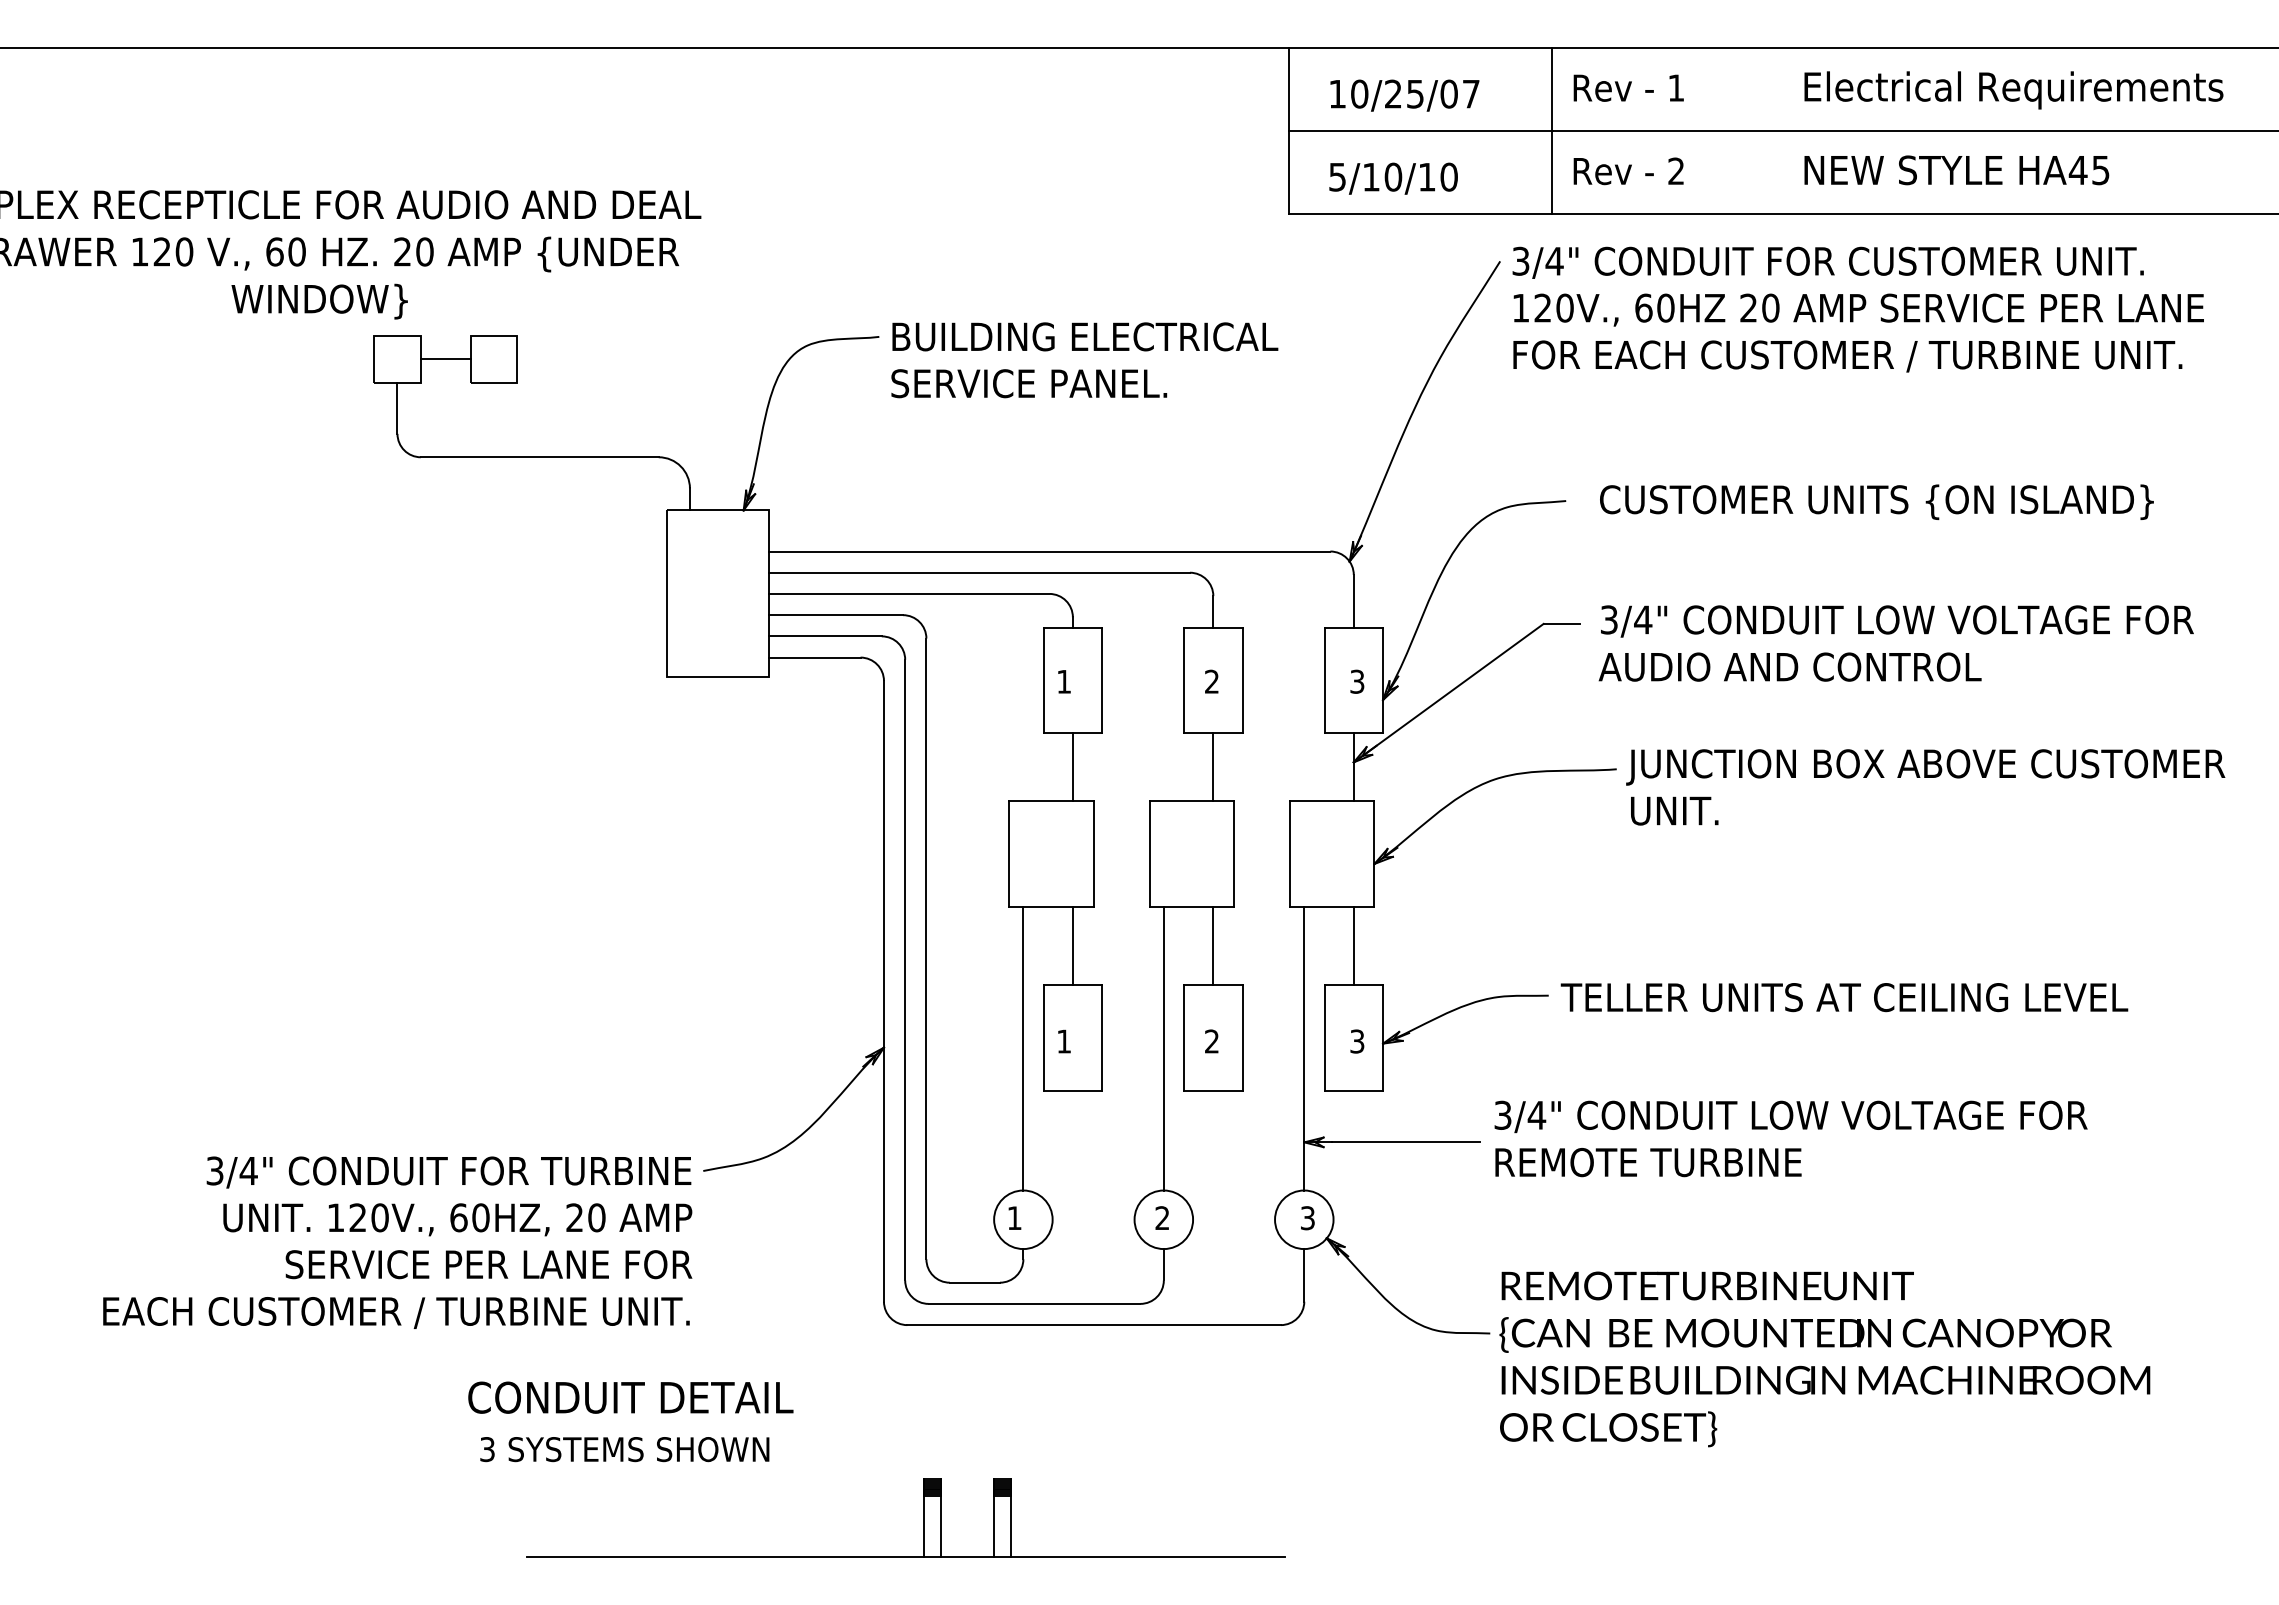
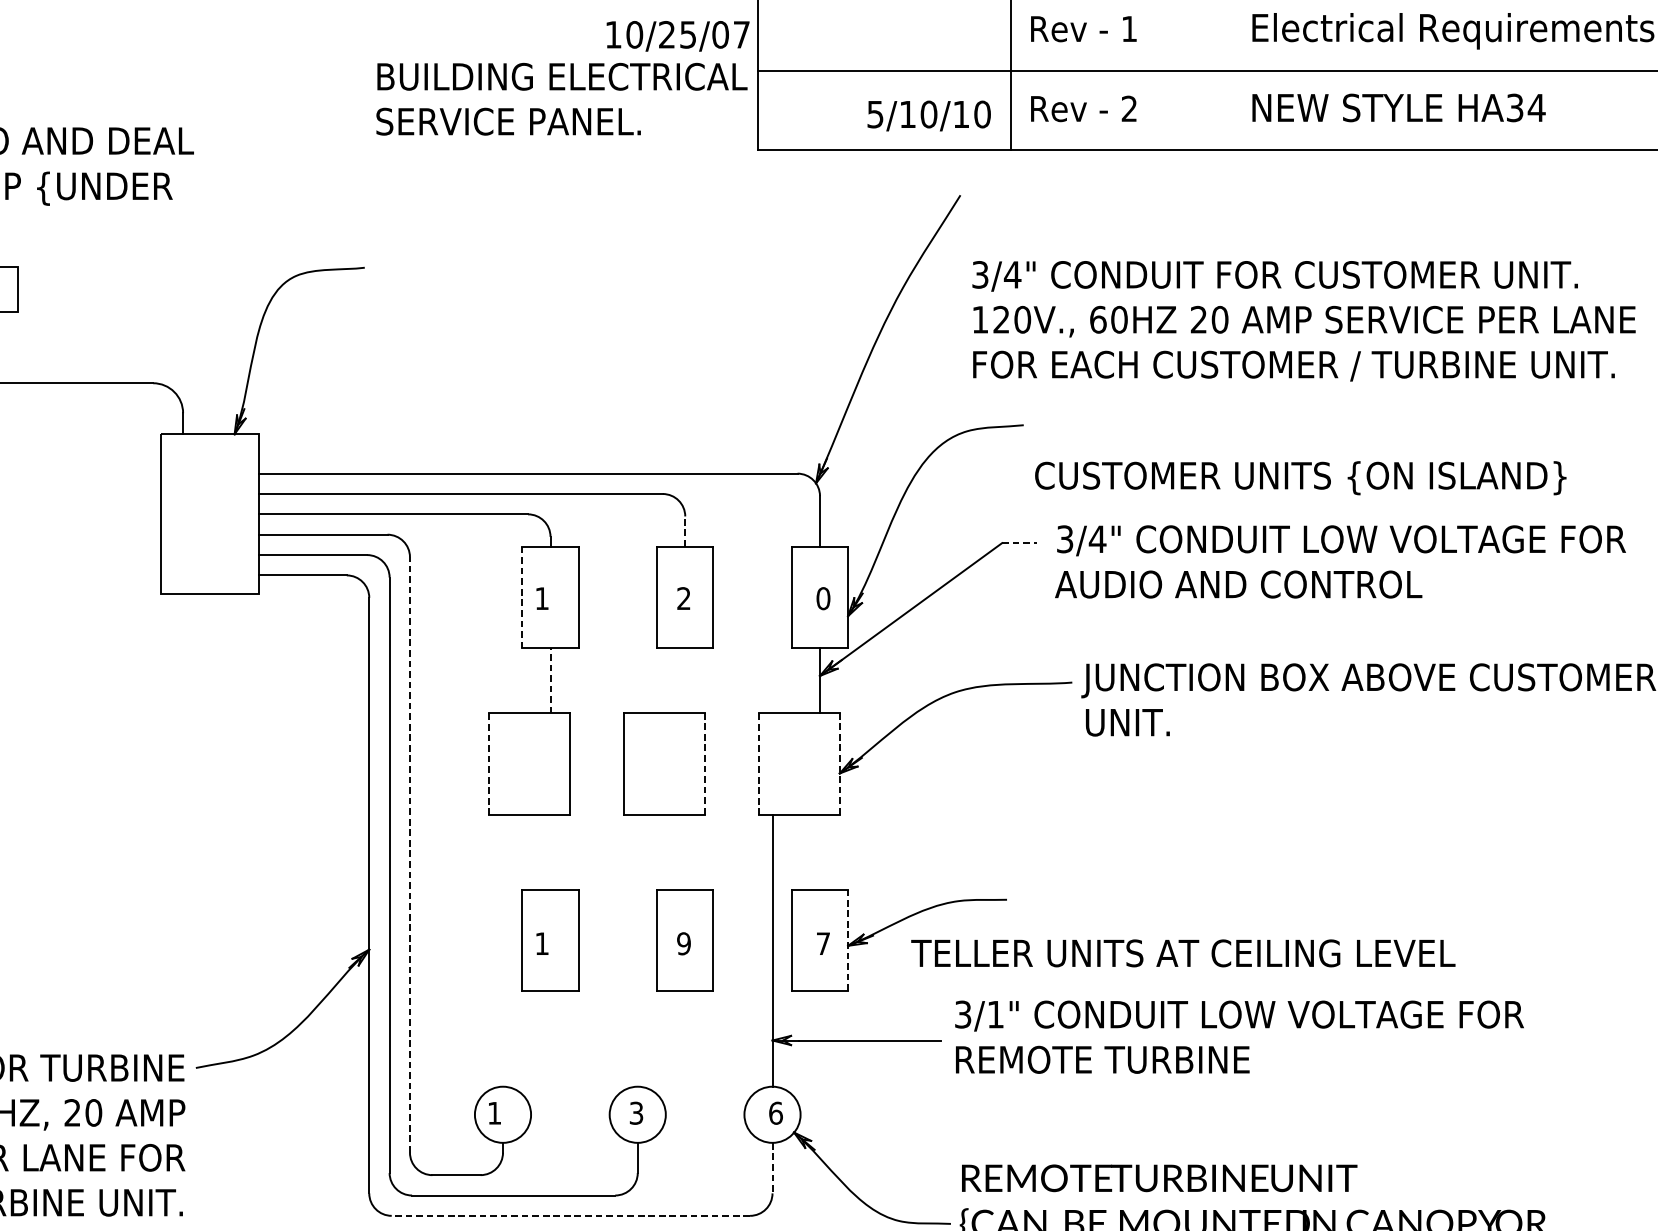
text: (1404, 95) -> (677, 36), moved
text: (2089, 170) -> (1525, 108), HA45 -> HA34
text: (1393, 178) -> (929, 115), moved
text: (1857, 309) -> (1303, 321), moved
text: (1084, 360) -> (561, 99), moved
text: (1876, 501) -> (1300, 477), moved
line: (1213, 611) -> (685, 531), solid -> dashed
line: (1562, 623) -> (1020, 542), solid -> dashed
line: (1043, 680) -> (522, 597), solid -> dashed
text: (1357, 681) -> (823, 598), 3 -> 0
line: (1072, 766) -> (550, 679), solid -> dashed
line: (1213, 766) -> (685, 679), removed
line: (1009, 854) -> (489, 764), solid -> dashed
line: (1233, 854) -> (704, 764), solid -> dashed
line: (1289, 854) -> (758, 764), solid -> dashed
line: (1374, 854) -> (839, 764), solid -> dashed
line: (1072, 945) -> (550, 851), removed
line: (1213, 945) -> (685, 851), removed
line: (1353, 945) -> (819, 851), removed
line: (926, 948) -> (410, 854), solid -> dashed
text: (1844, 997) -> (1183, 953), moved
line: (1383, 1038) -> (848, 940), solid -> dashed
text: (1211, 1041) -> (683, 943), 2 -> 9
text: (1357, 1041) -> (823, 943), 3 -> 7
line: (1023, 1048) -> (503, 950), removed
line: (1163, 1048) -> (637, 950), removed
text: (1536, 1115) -> (995, 1014), 3/4" -> 3/1"
text: (1162, 1218) -> (636, 1113), 2 -> 3
text: (1307, 1218) -> (775, 1113), 3 -> 6
line: (1304, 1275) -> (772, 1168), solid -> dashed
line: (1094, 1325) -> (571, 1216), solid -> dashed

